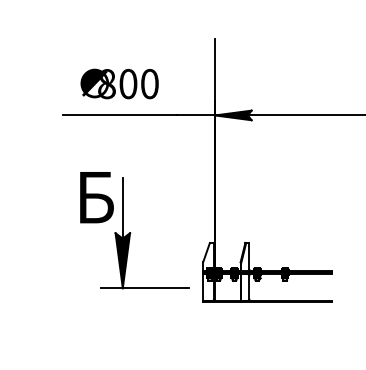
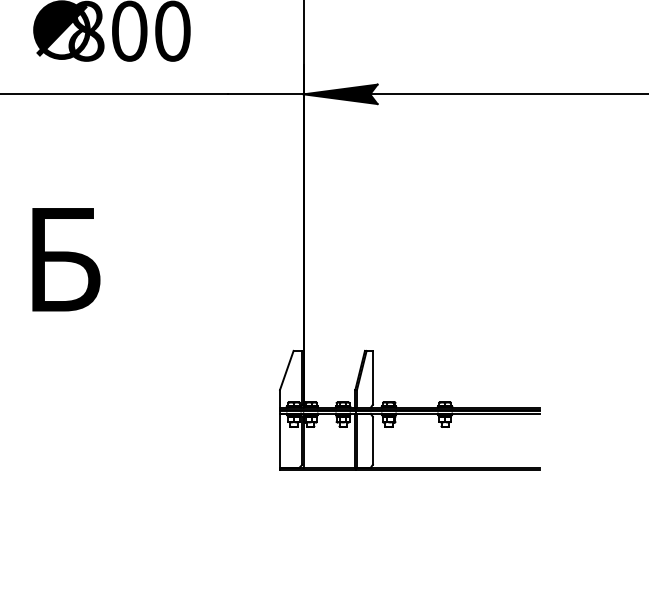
part: (131, 233) -> (135, 331), removed

